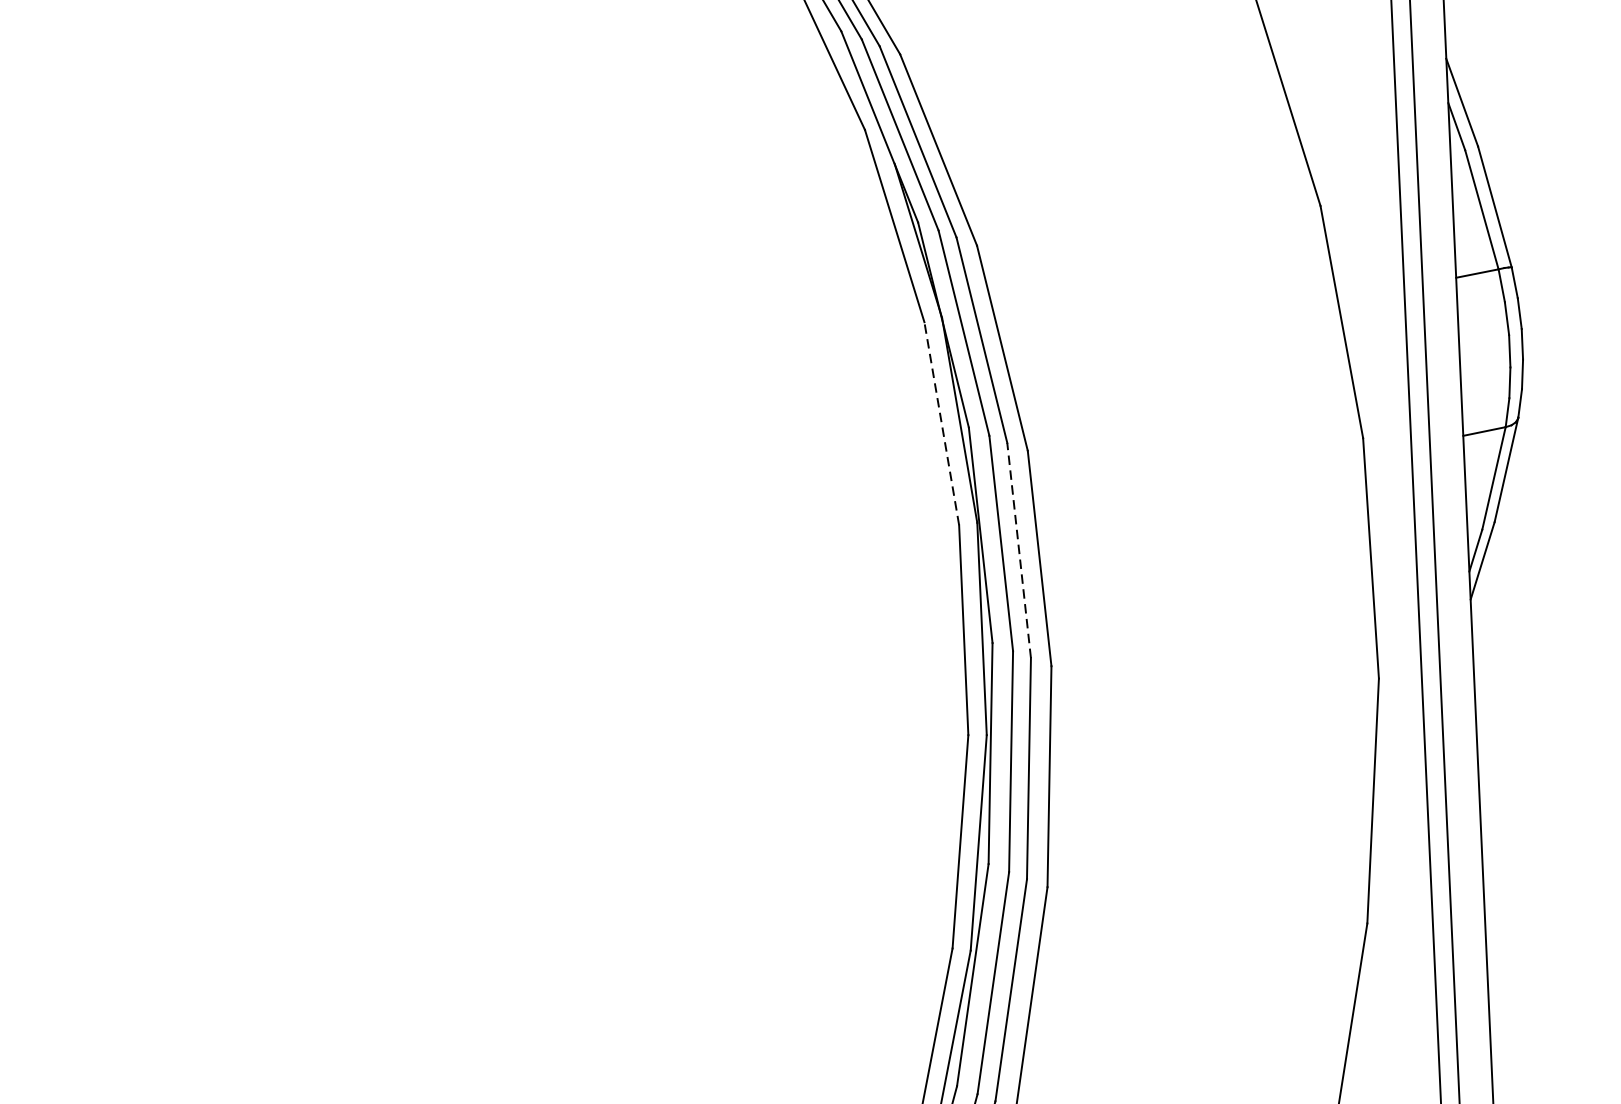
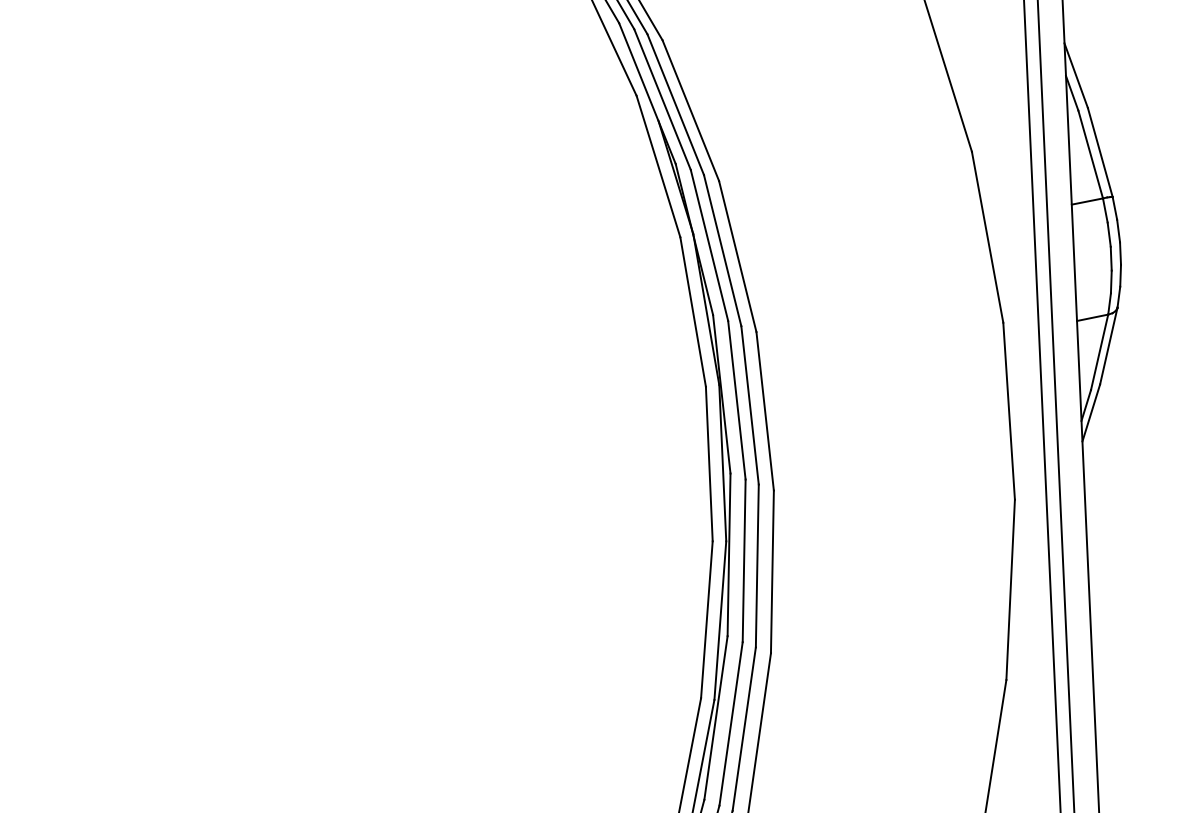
line: (942, 424) -> (693, 312), dashed -> solid
line: (1019, 550) -> (750, 405), dashed -> solid

